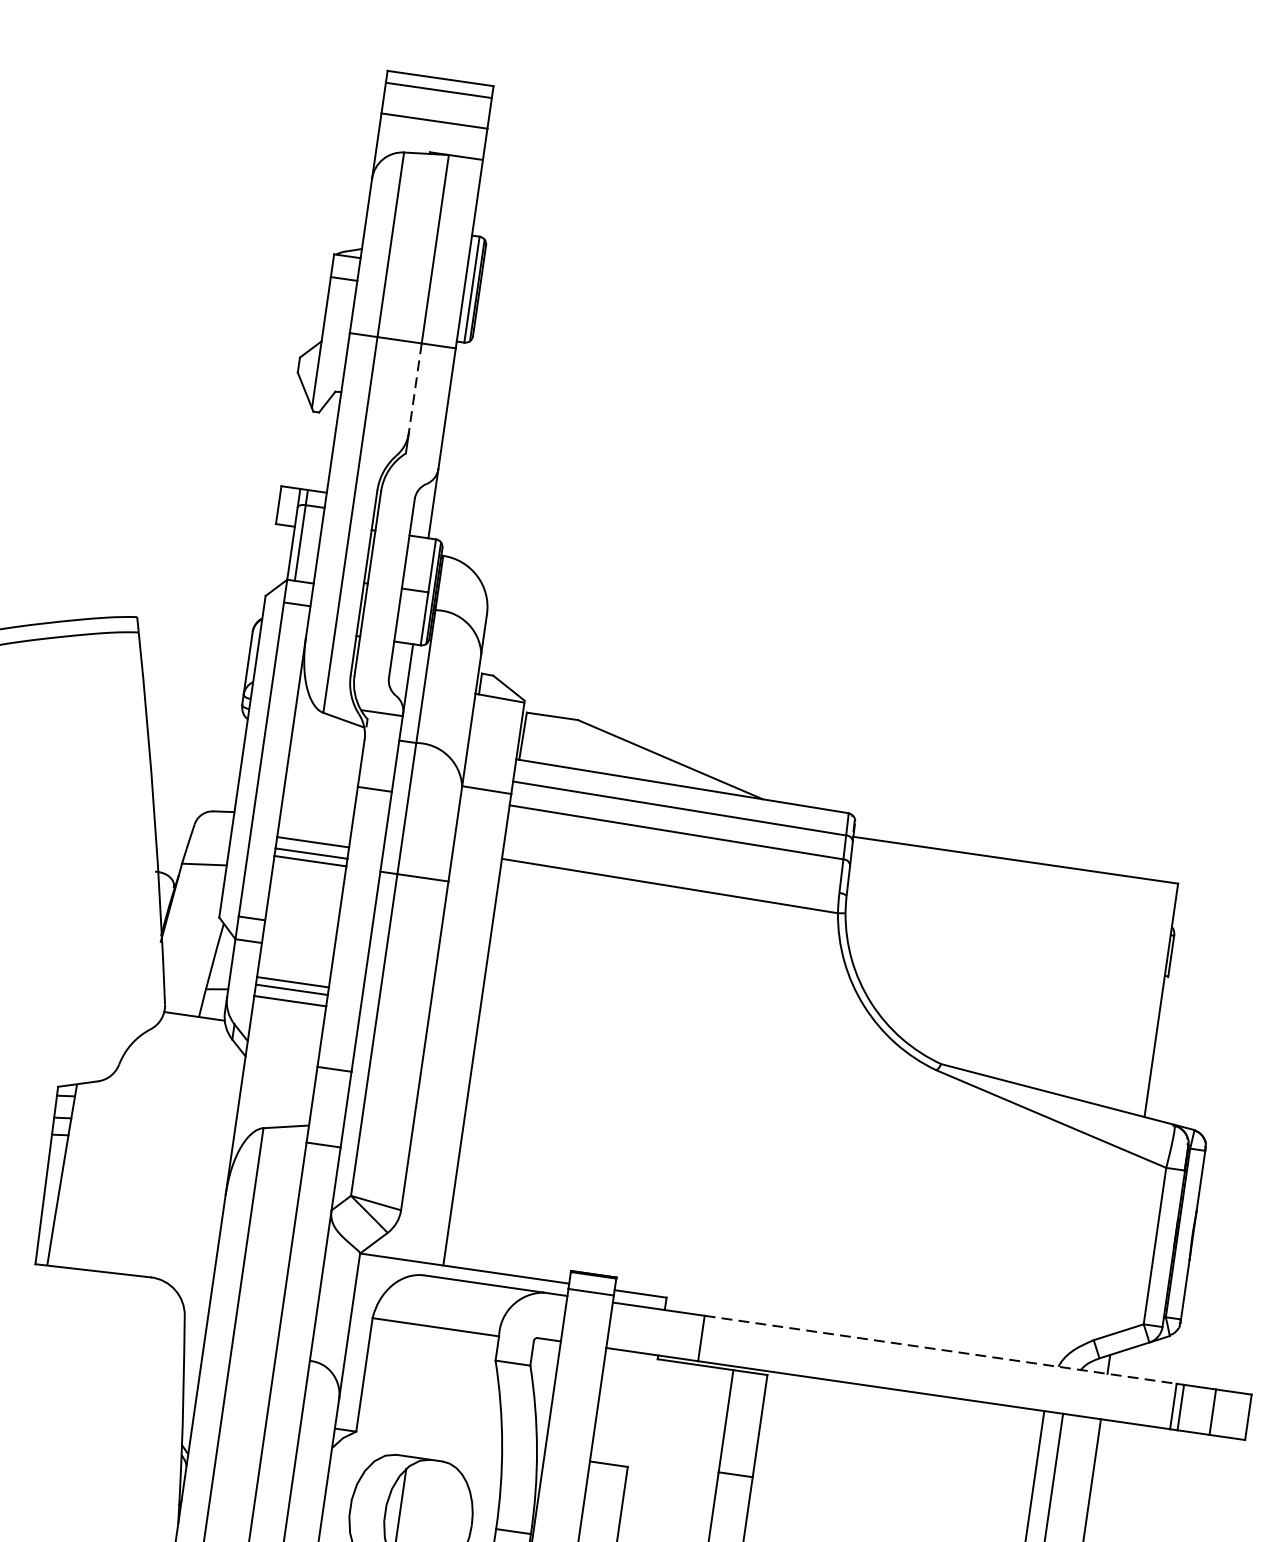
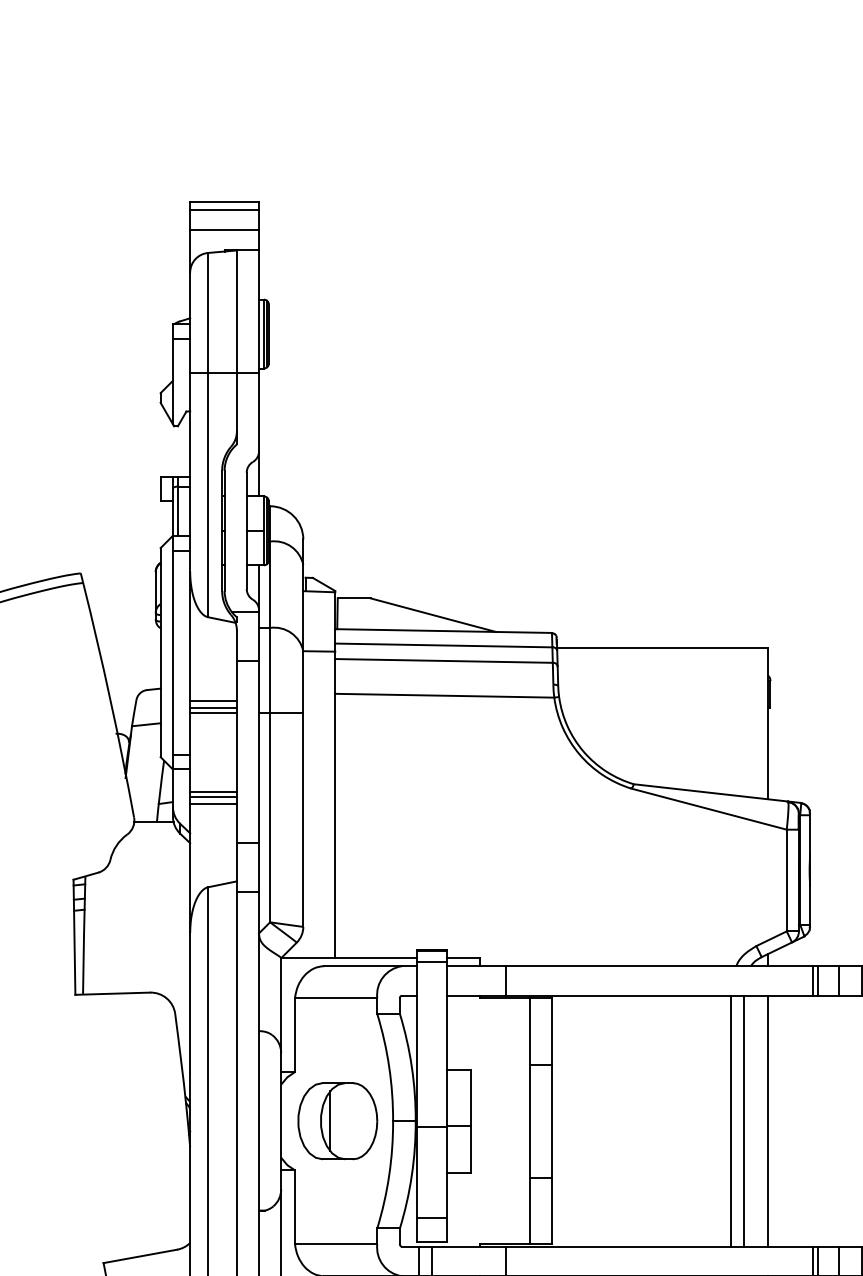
line: (414, 387) -> (236, 401), dashed -> solid
line: (941, 1350) -> (660, 966), dashed -> solid

